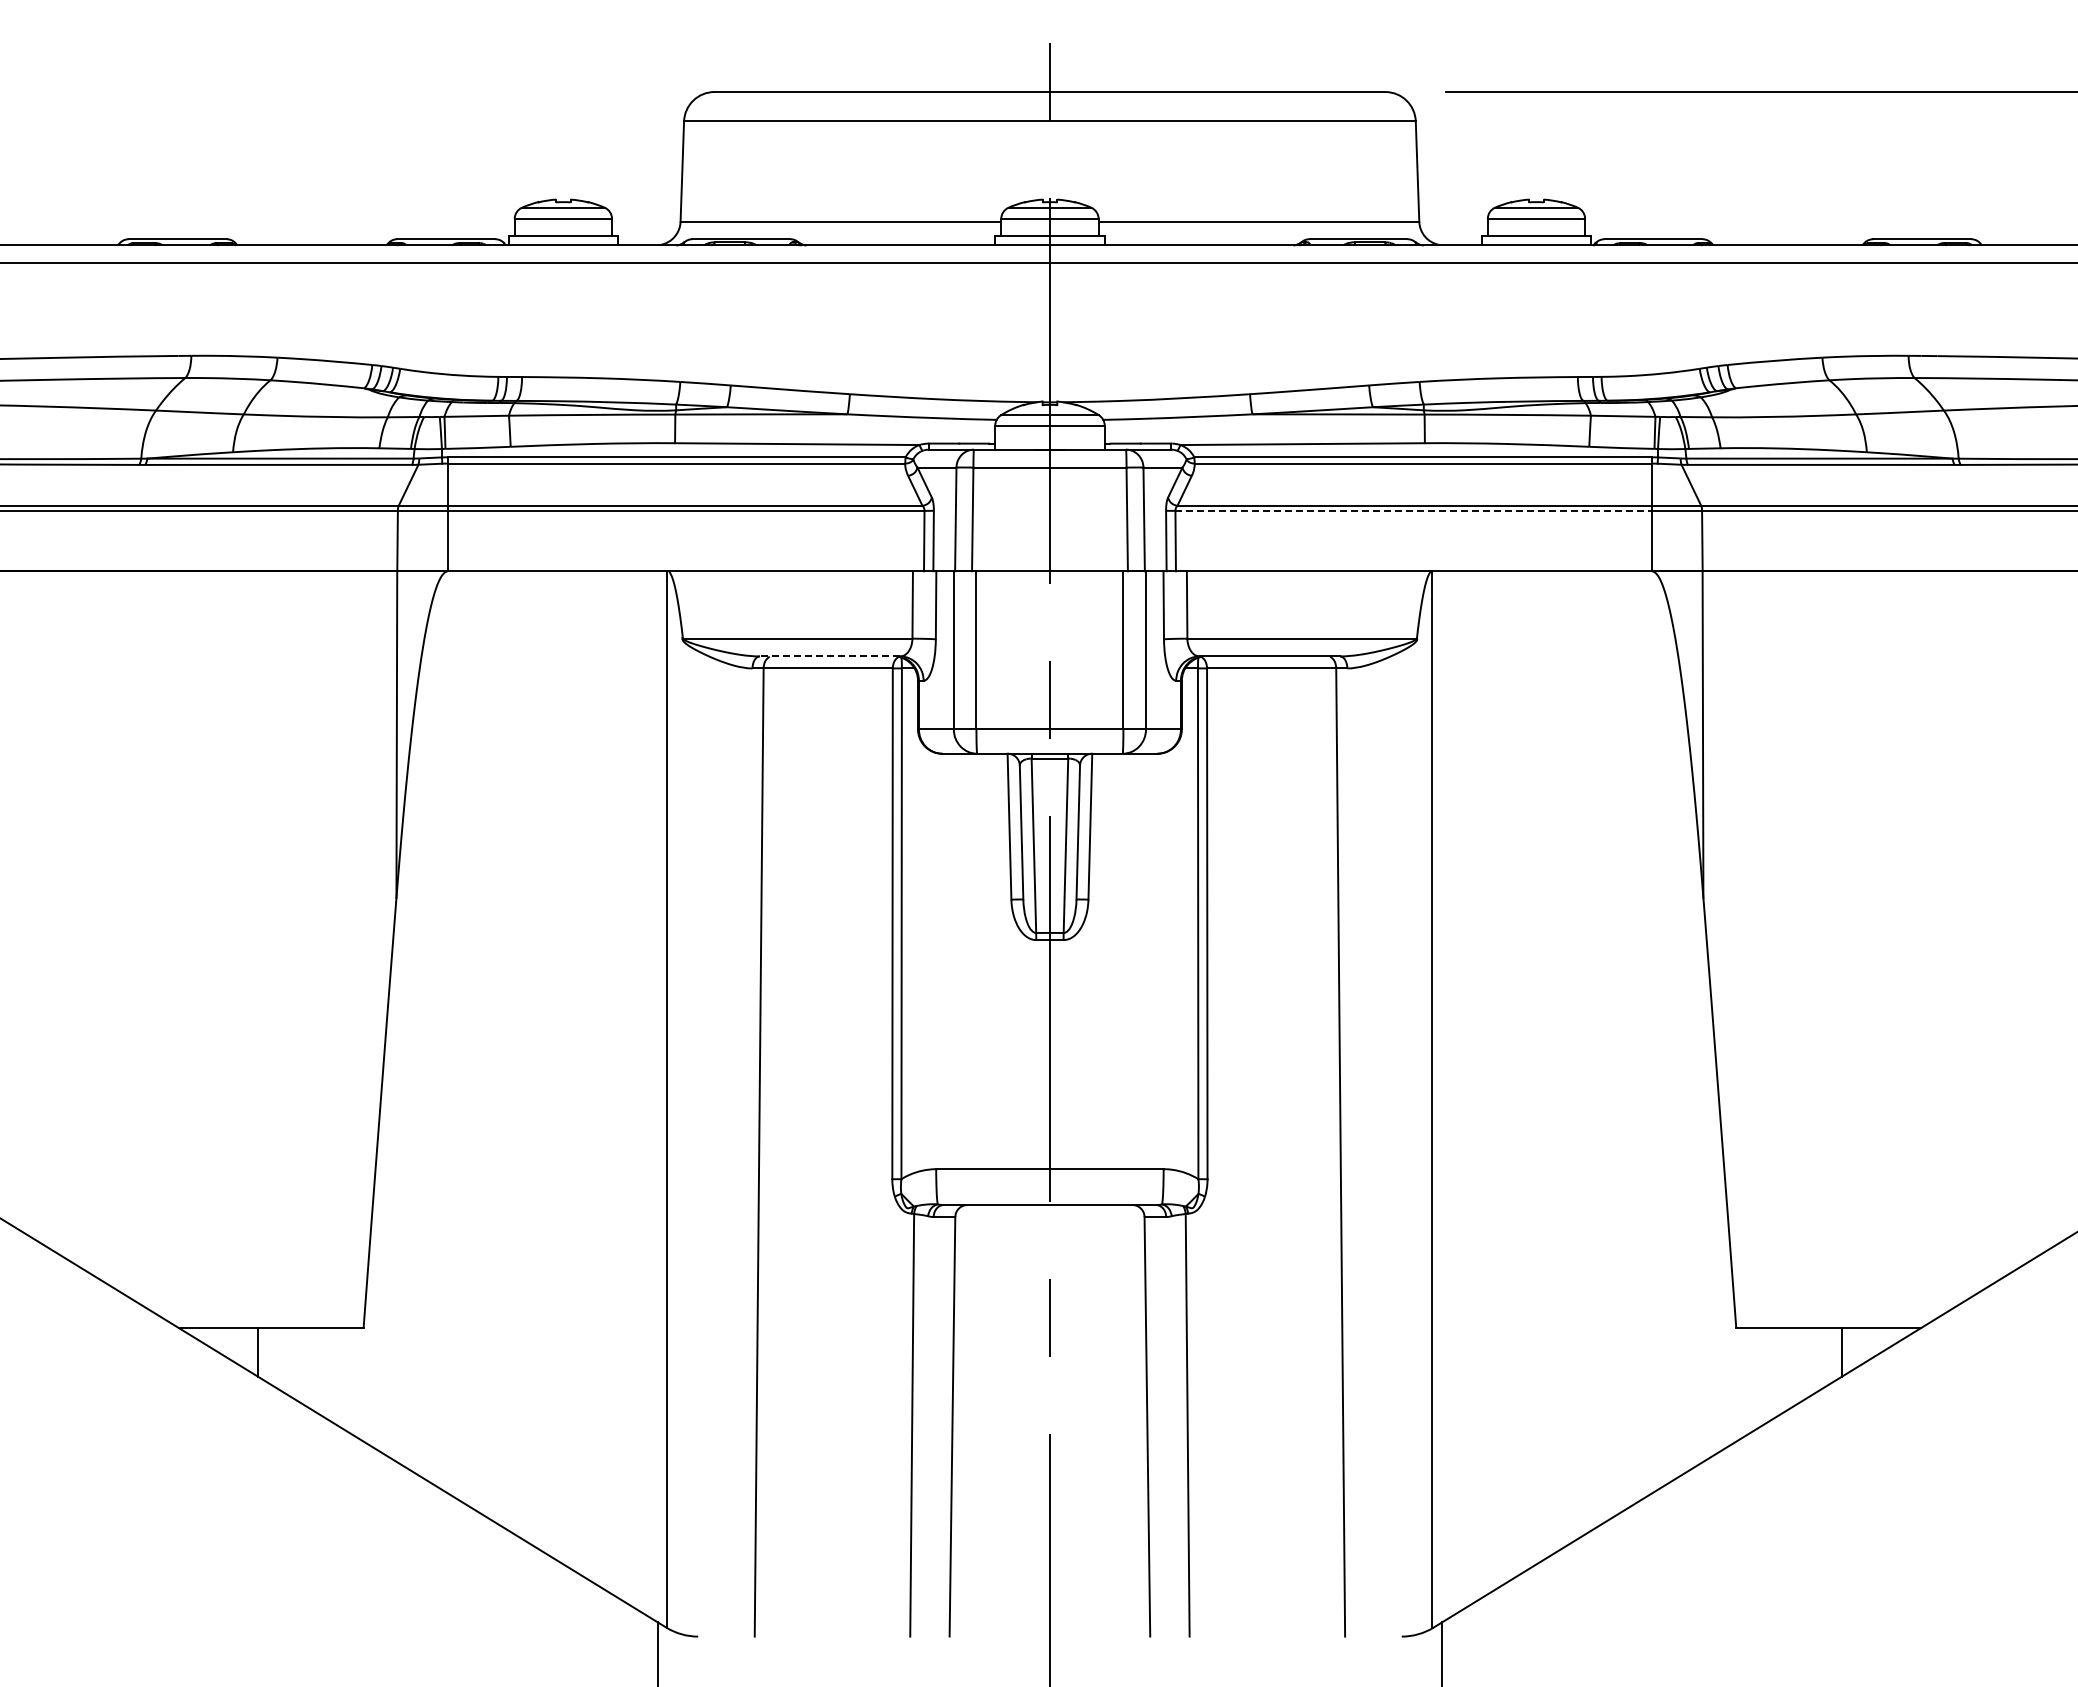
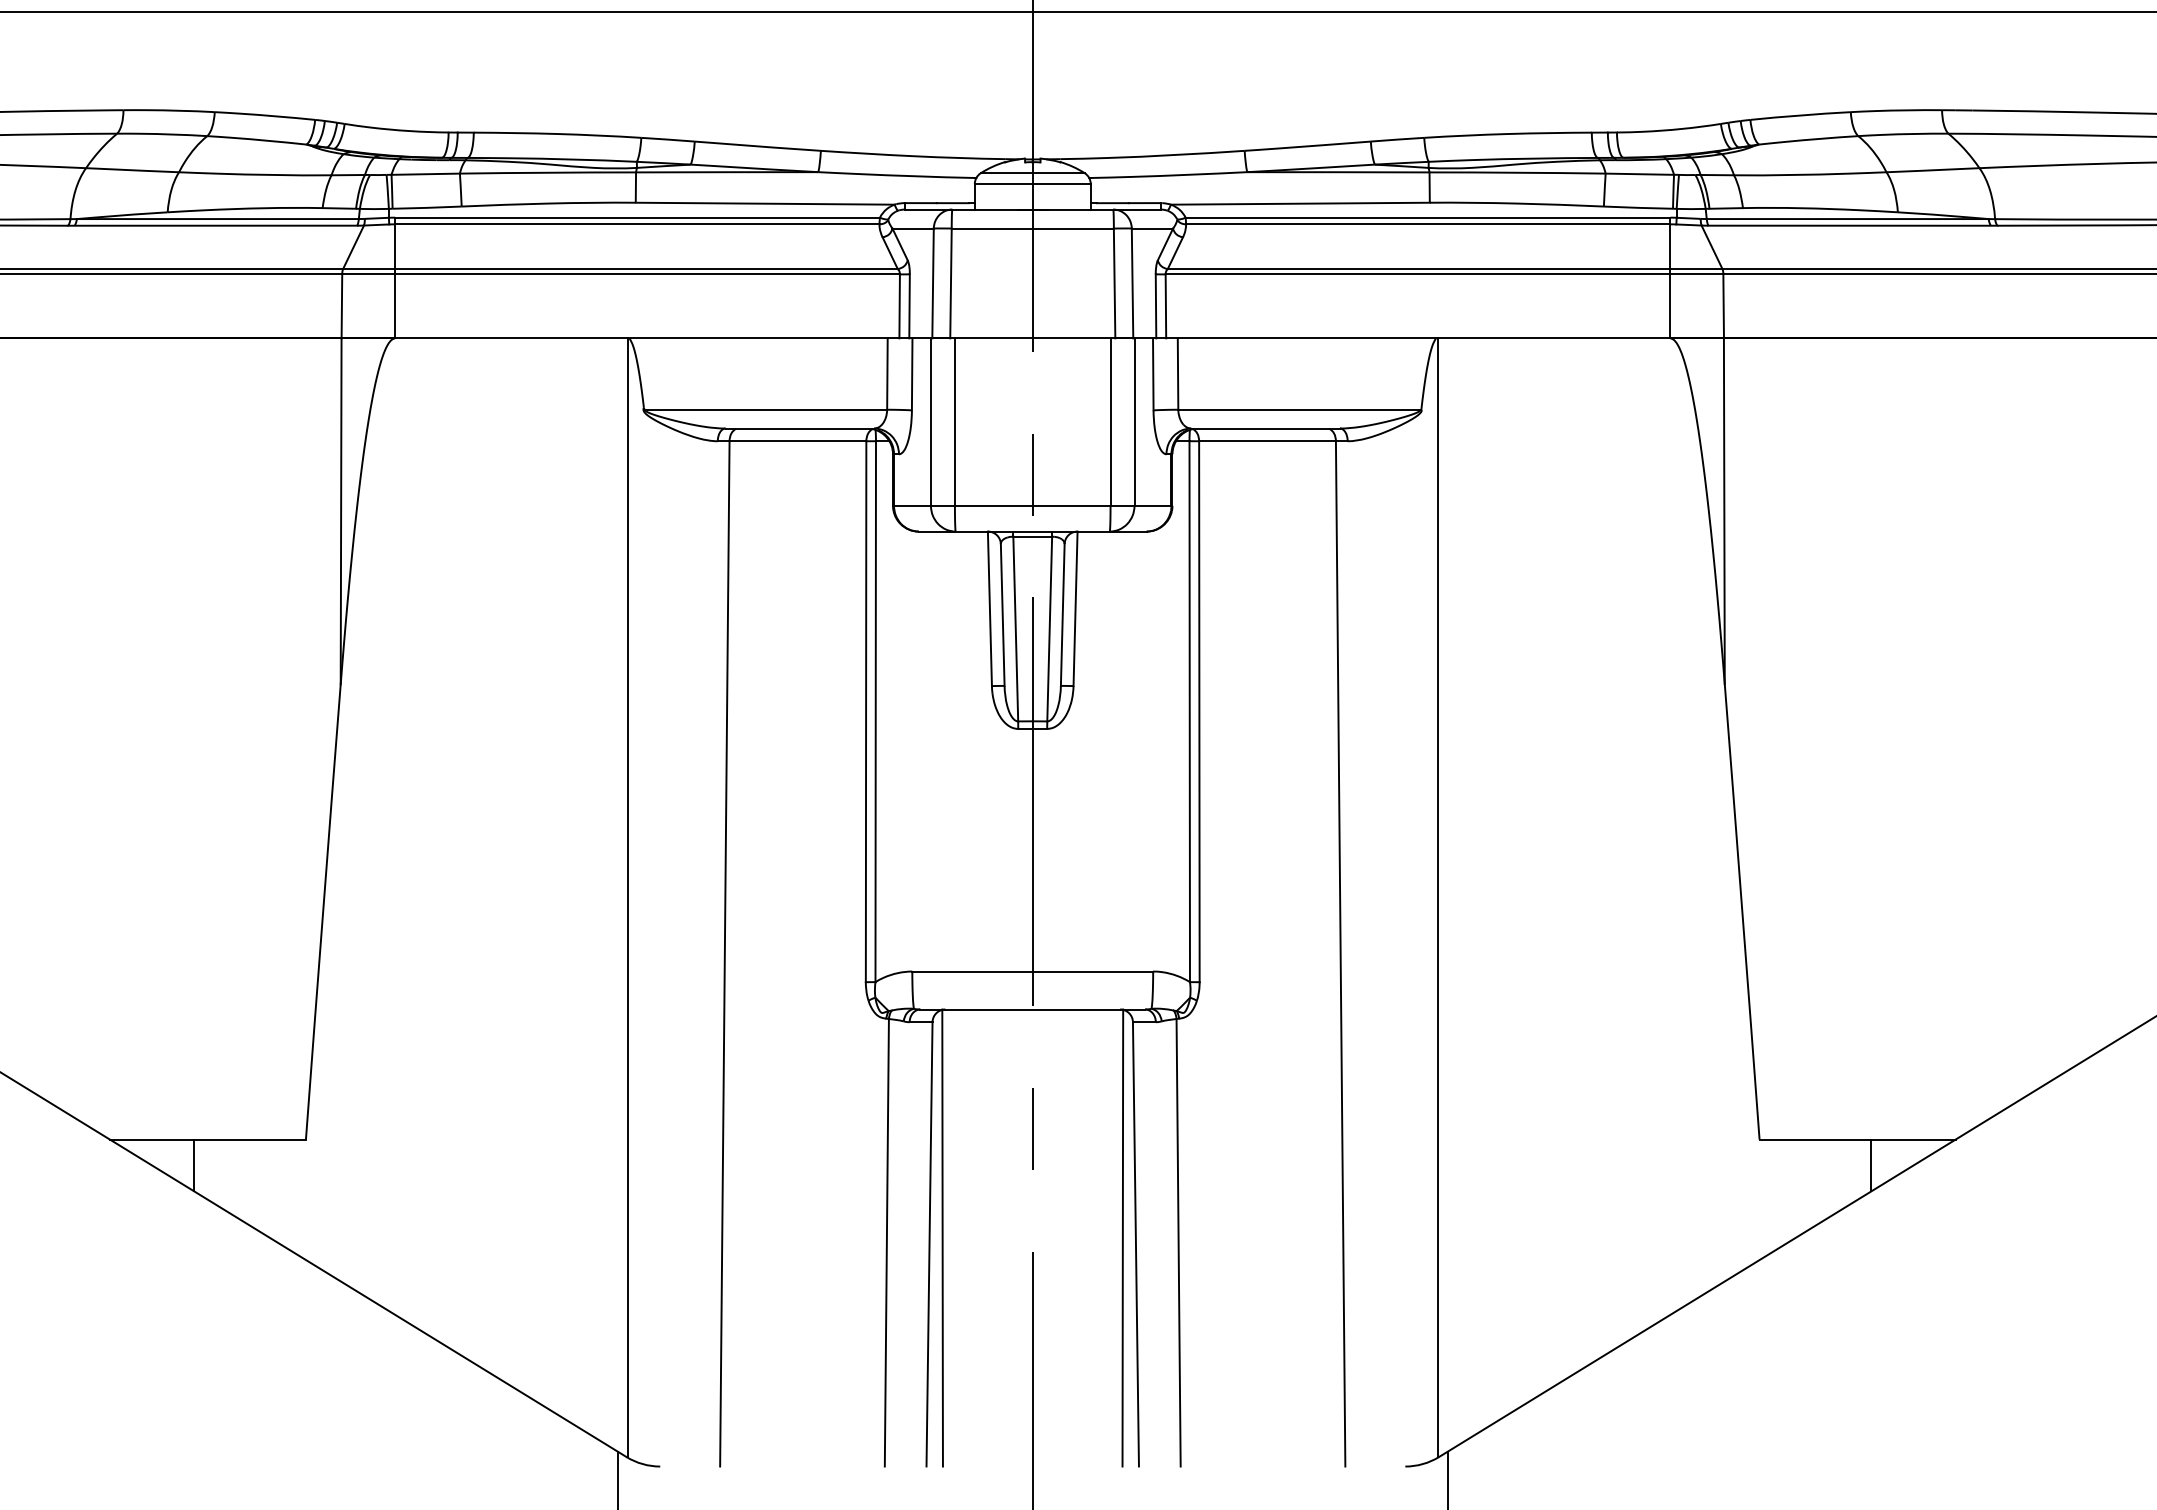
line: (1414, 510) -> (1418, 273), dashed -> solid
line: (829, 656) -> (799, 428), dashed -> solid
line: (964, 1420) -> (942, 1237), added
line: (1134, 1420) -> (1122, 1237), added

